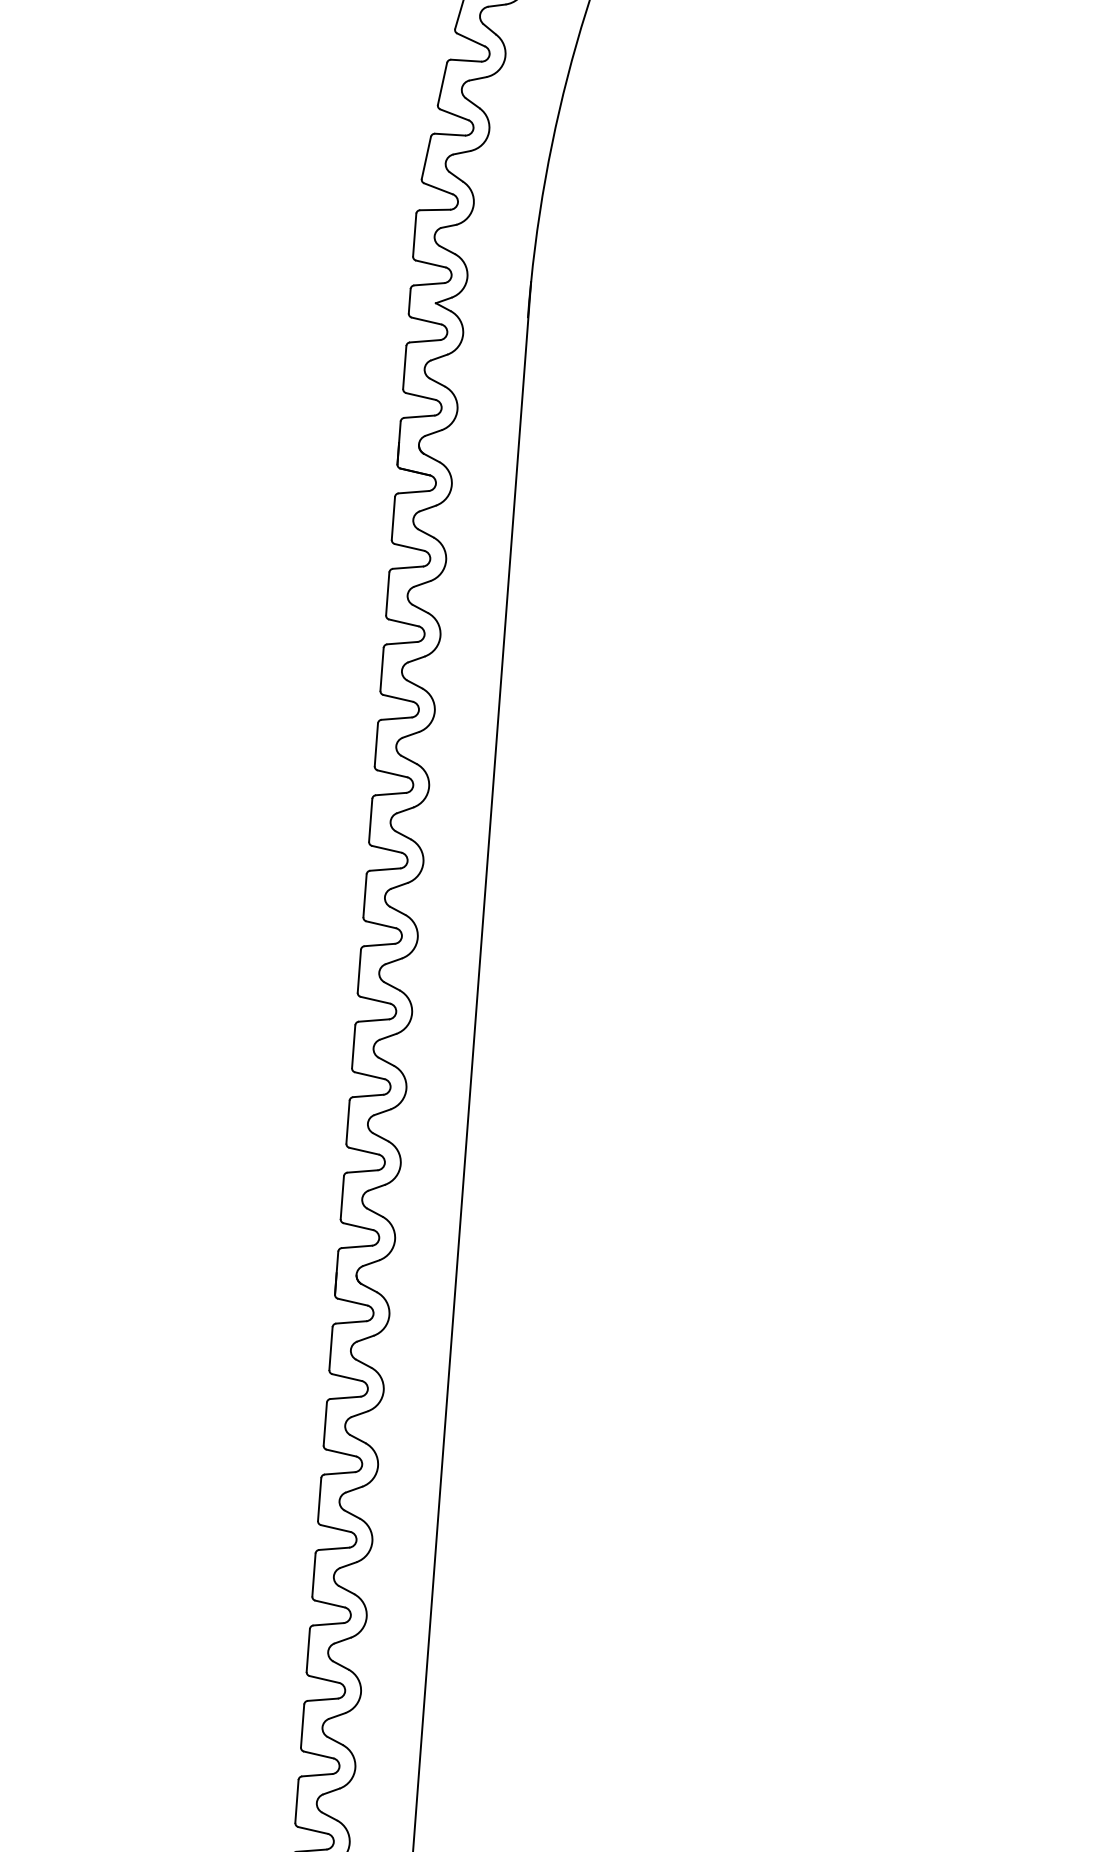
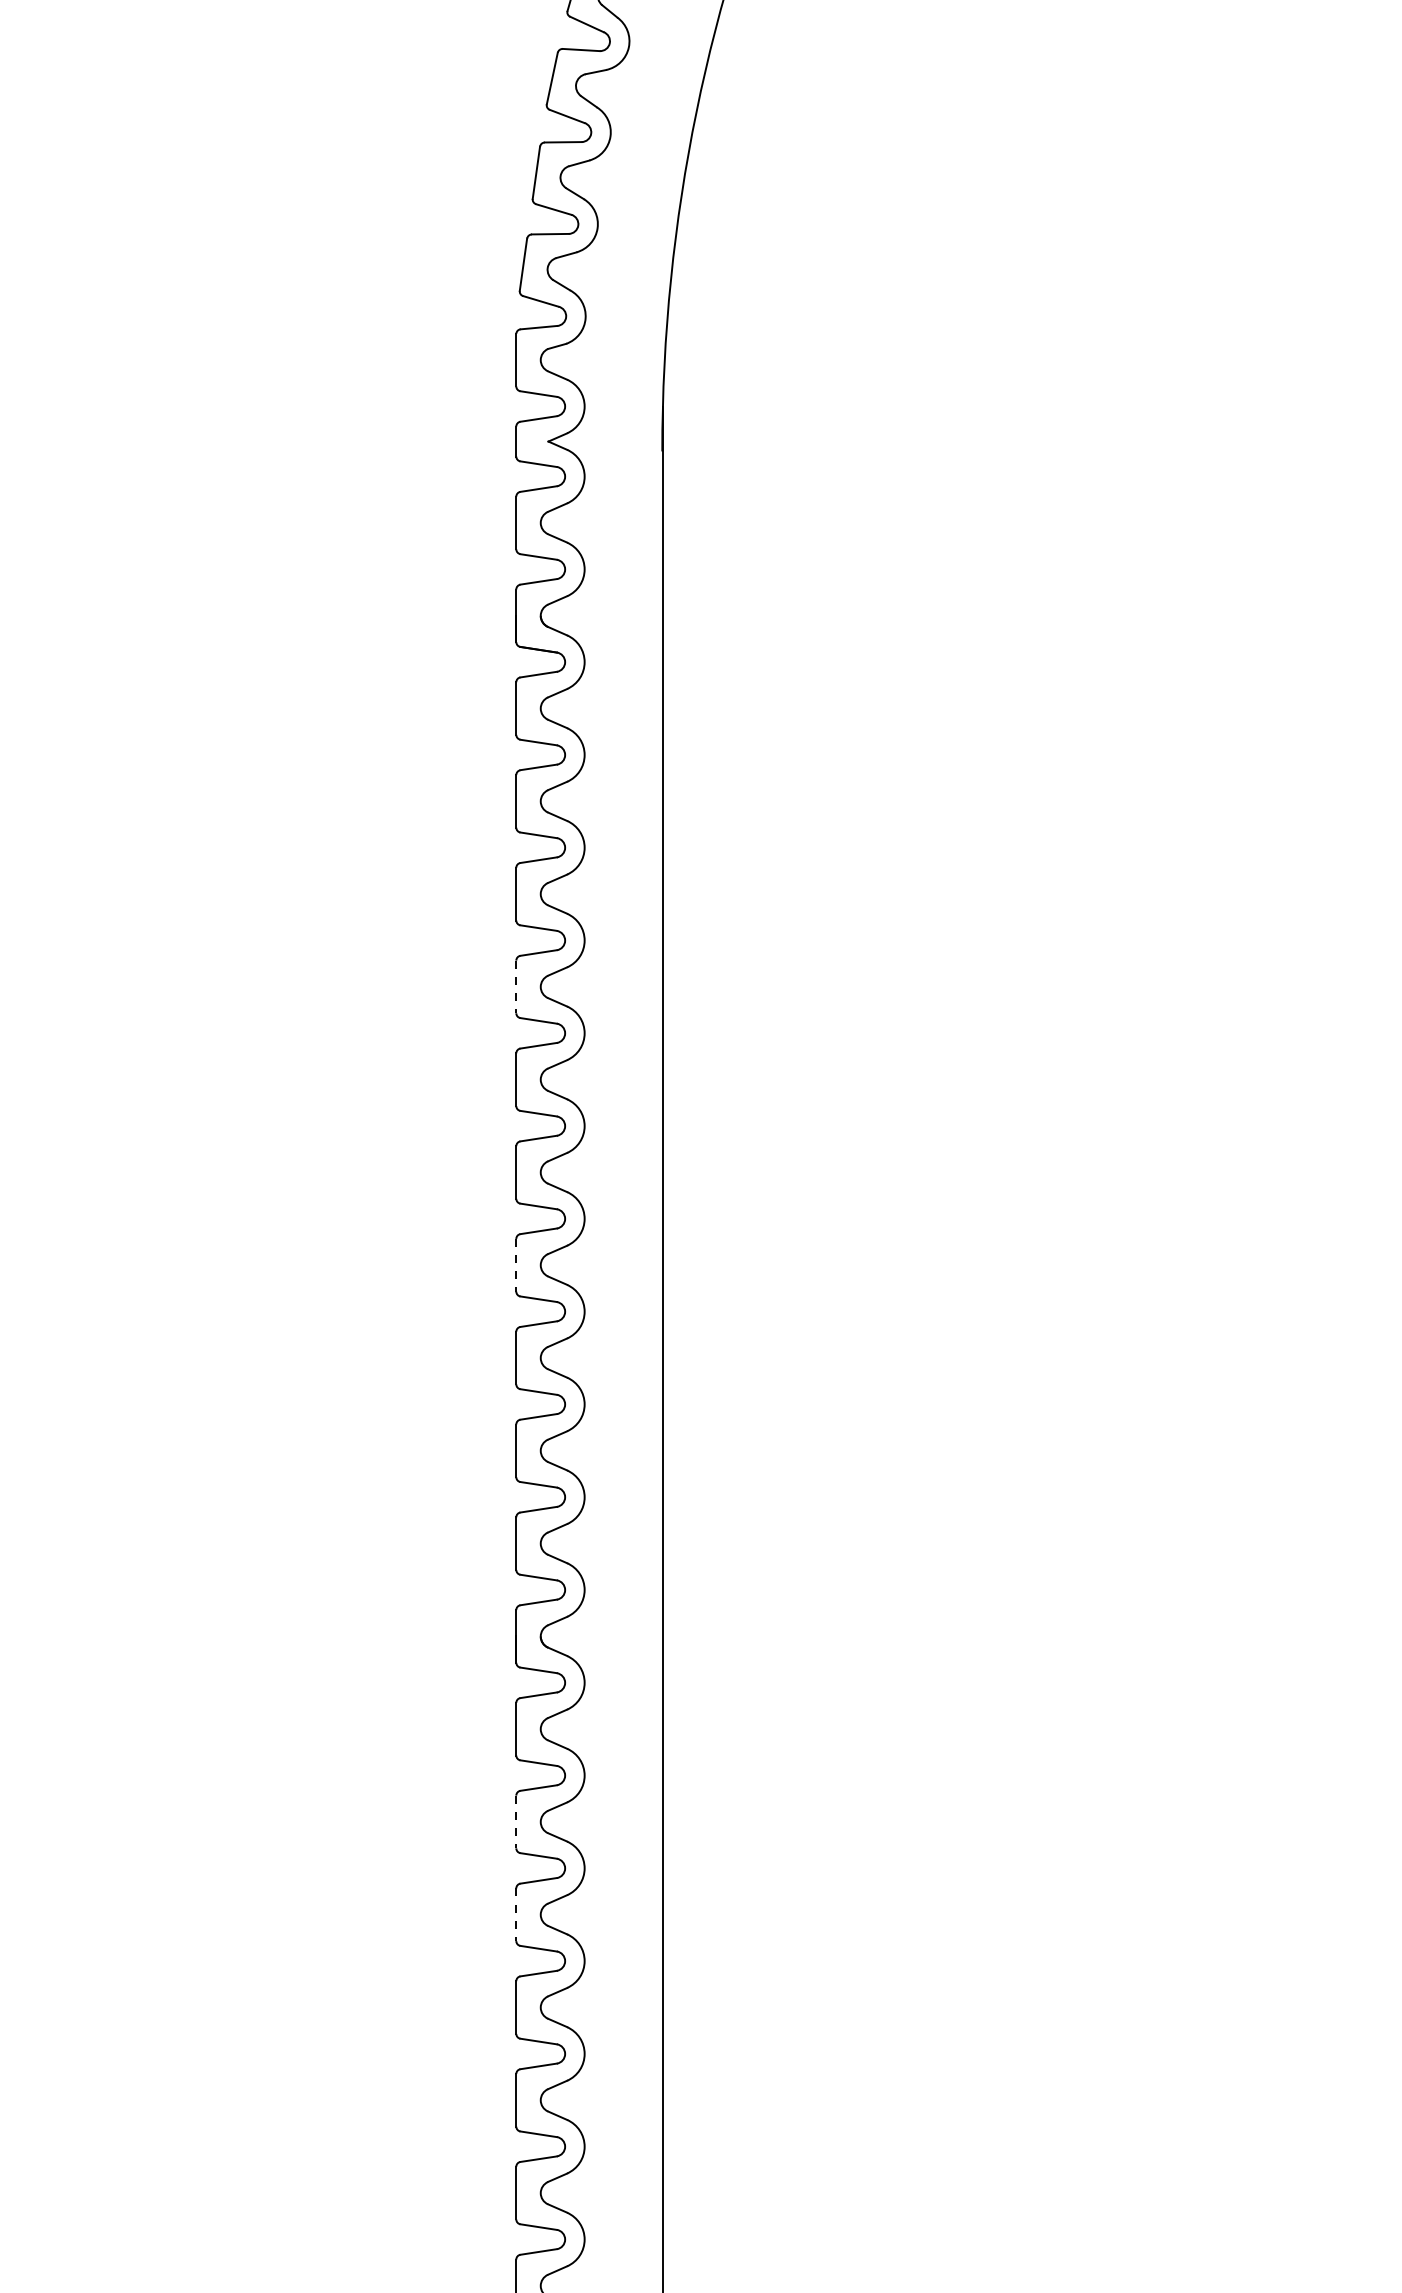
line: (376, 745) -> (516, 987), solid -> dashed
line: (359, 971) -> (516, 1265), solid -> dashed
line: (325, 1424) -> (516, 1822), solid -> dashed
line: (319, 1500) -> (516, 1915), solid -> dashed

